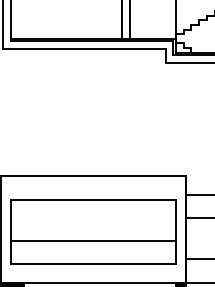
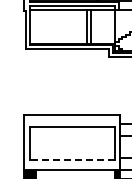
line: (92, 241) -> (71, 148), removed
line: (92, 264) -> (71, 160), solid -> dashed

